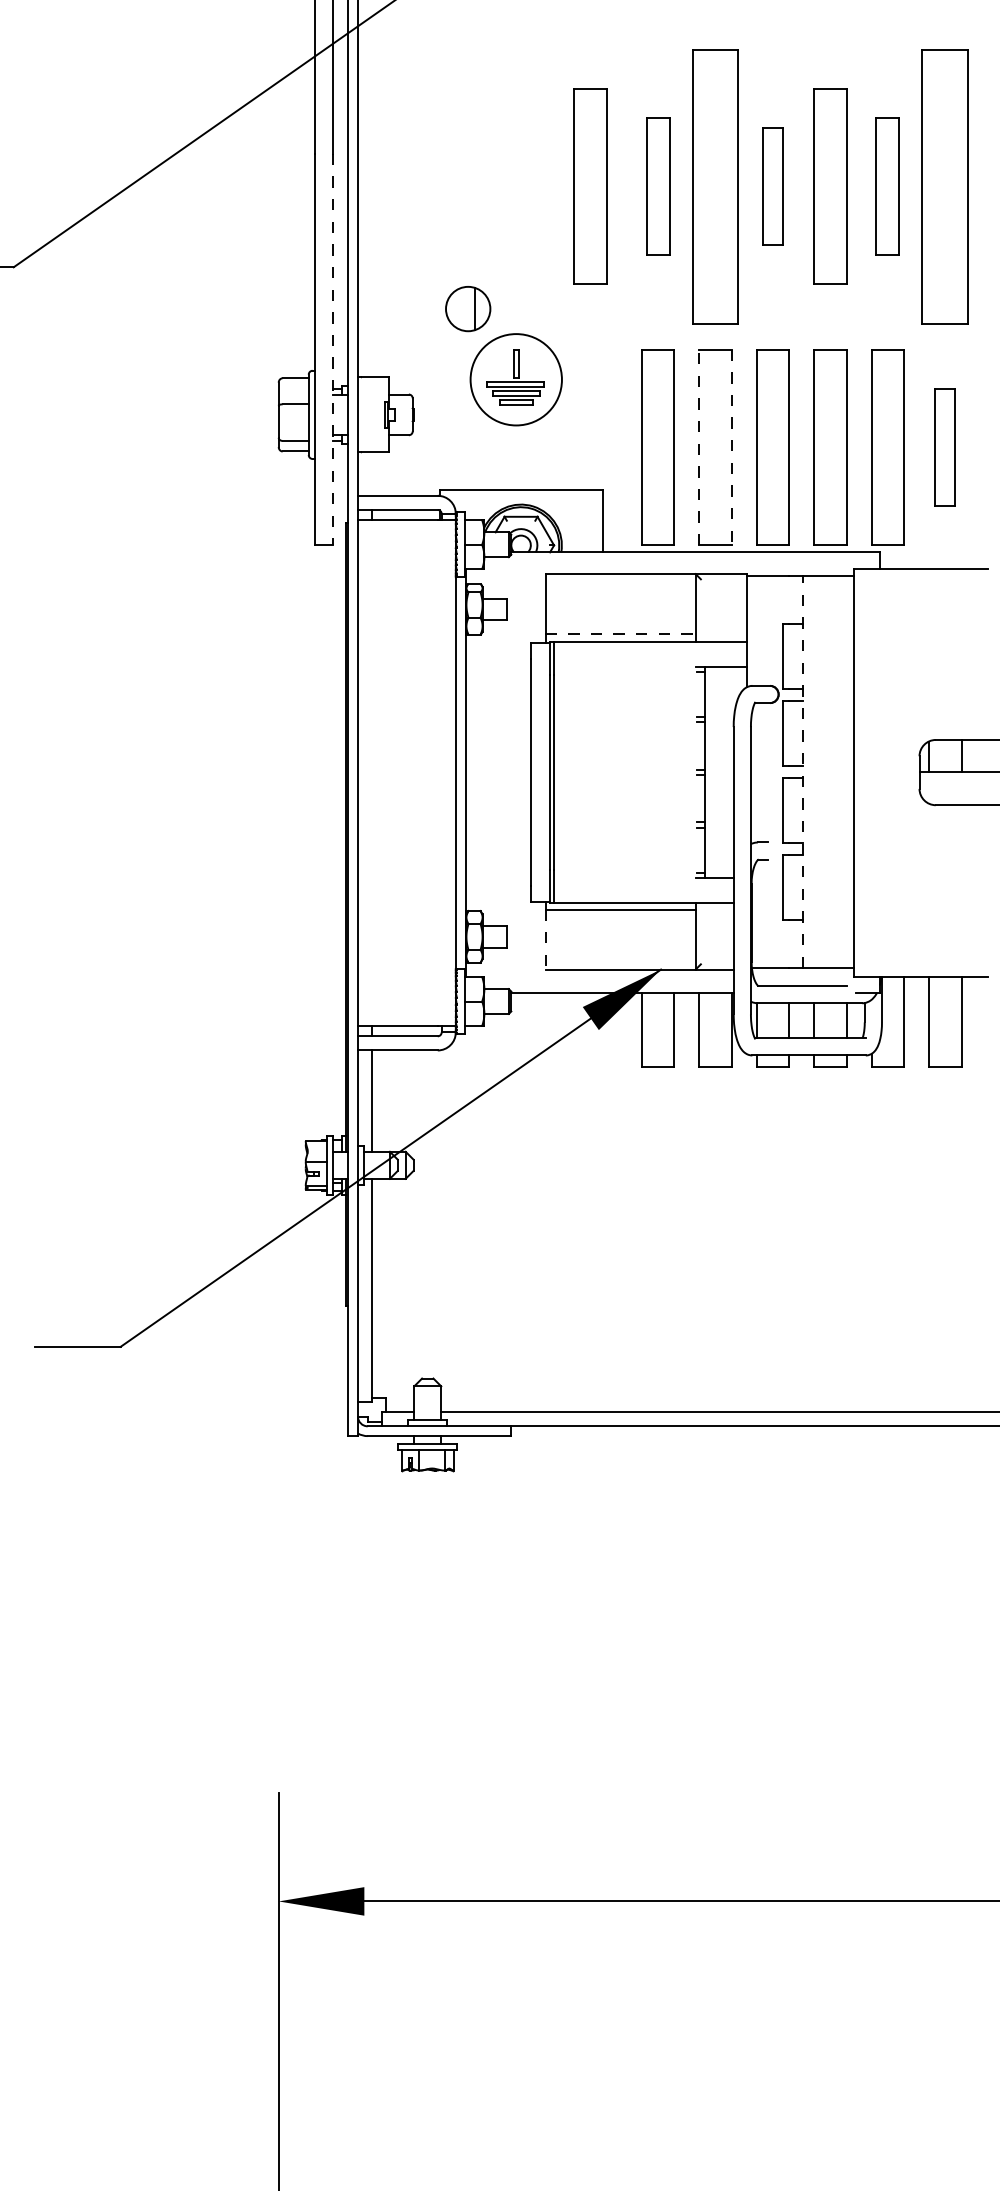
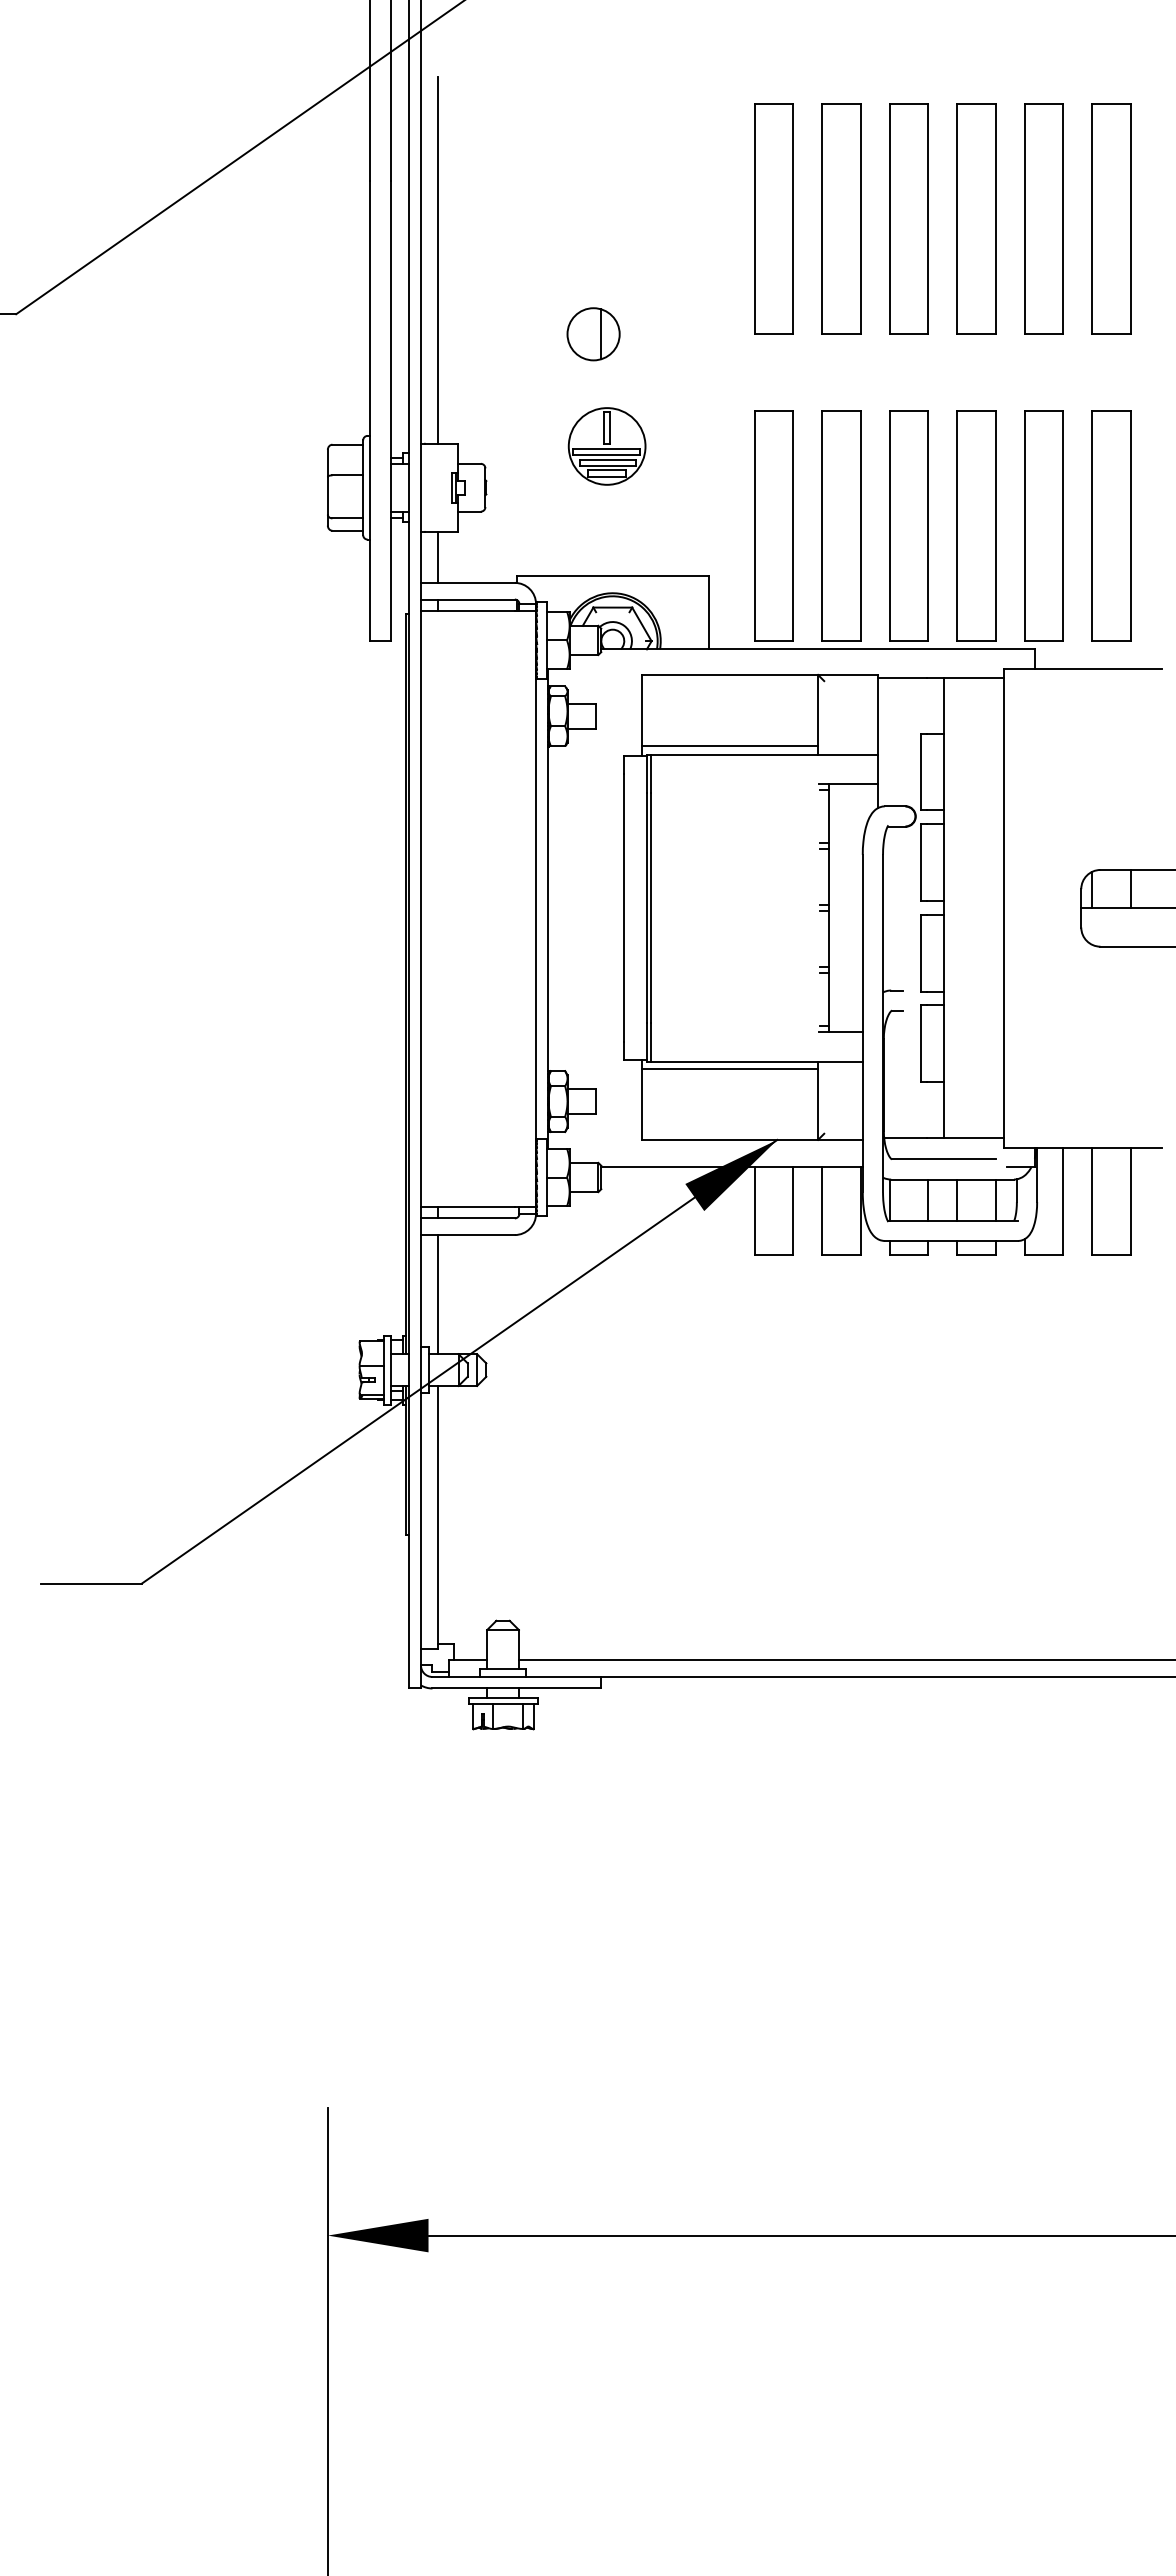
part: (590, 185) -> (694, 218), removed
part: (657, 185) -> (773, 218), size x1.43
part: (715, 185) -> (841, 218), size x0.71
part: (772, 185) -> (908, 218), size x1.67
part: (887, 185) -> (1043, 218), size x1.43
part: (945, 185) -> (1111, 218), size x0.71
line: (371, 221) -> (437, 260), added
part: (468, 309) -> (593, 334), moved
line: (332, 350) -> (391, 411), dashed -> solid
circle: (515, 379) -> (606, 446), size x0.71
line: (699, 446) -> (822, 525), dashed -> solid
part: (945, 446) -> (1111, 525), size x1.67
line: (731, 447) -> (860, 526), dashed -> solid
line: (371, 473) -> (437, 556), added
line: (621, 634) -> (730, 745), dashed -> solid
line: (803, 771) -> (944, 907), dashed -> solid
line: (545, 940) -> (641, 1105), dashed -> solid

